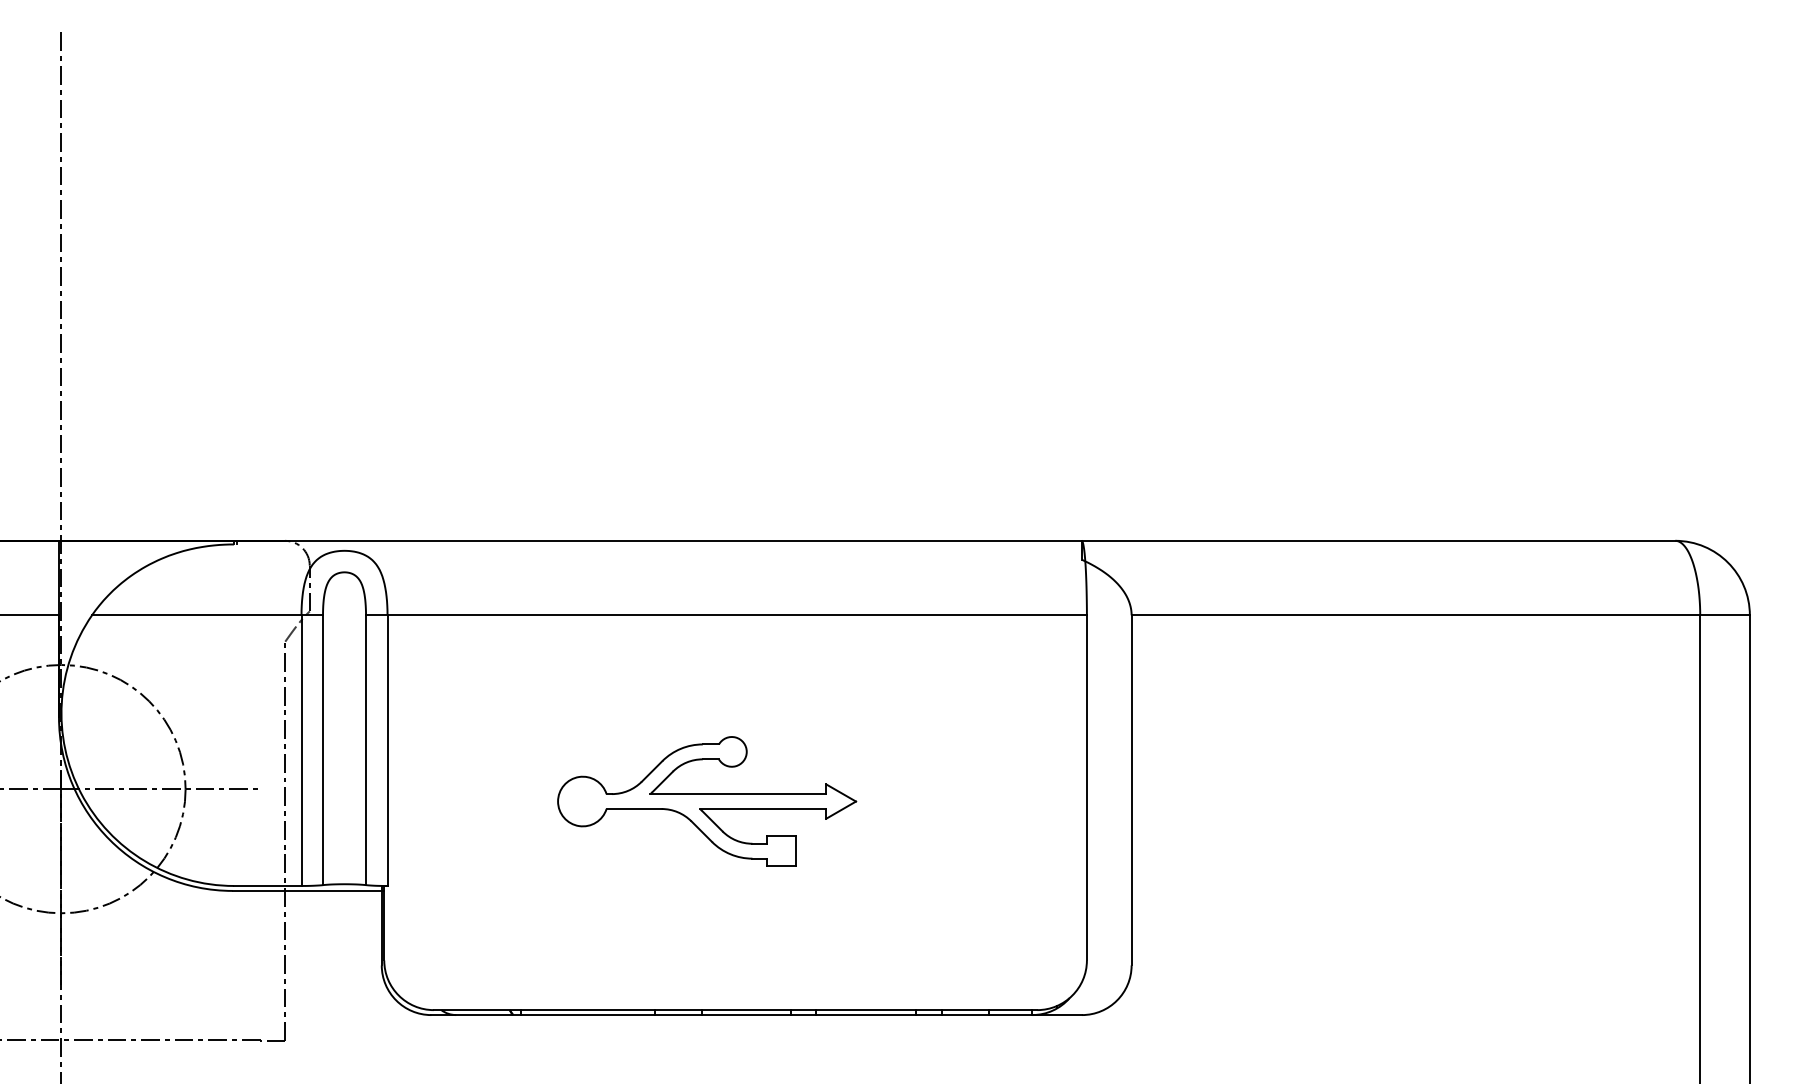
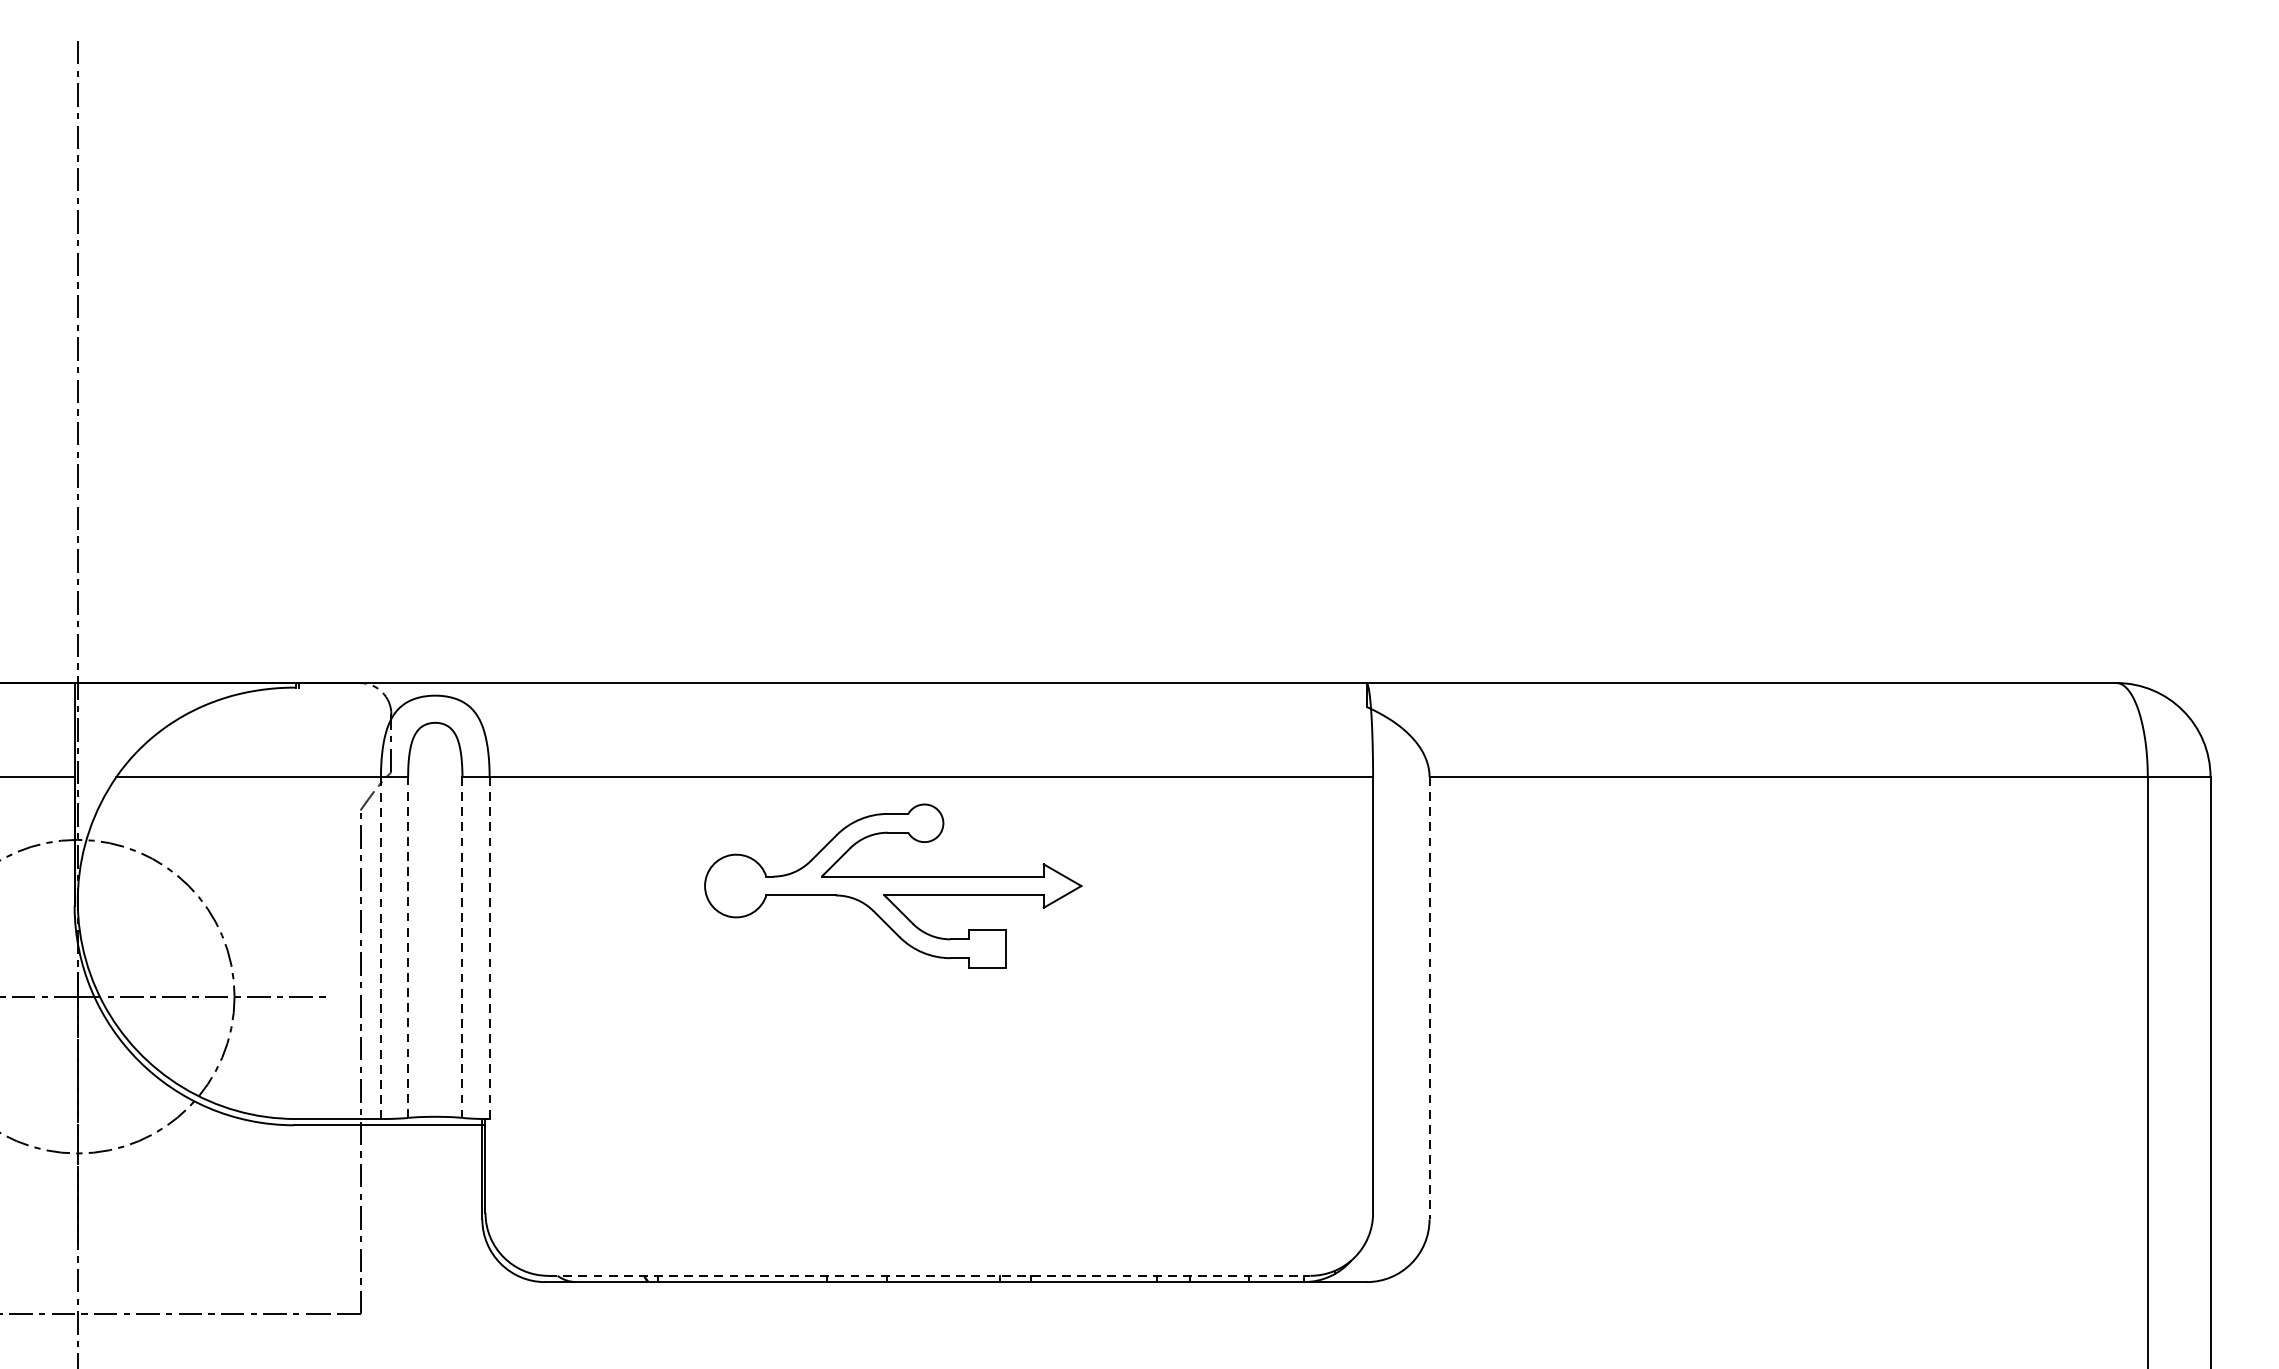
line: (301, 750) -> (380, 947), solid -> dashed
line: (323, 750) -> (408, 947), solid -> dashed
line: (366, 750) -> (463, 947), solid -> dashed
line: (387, 751) -> (489, 949), solid -> dashed
line: (1131, 790) -> (1429, 998), solid -> dashed
part: (707, 801) -> (893, 885), moved
line: (735, 1010) -> (929, 1276), solid -> dashed

